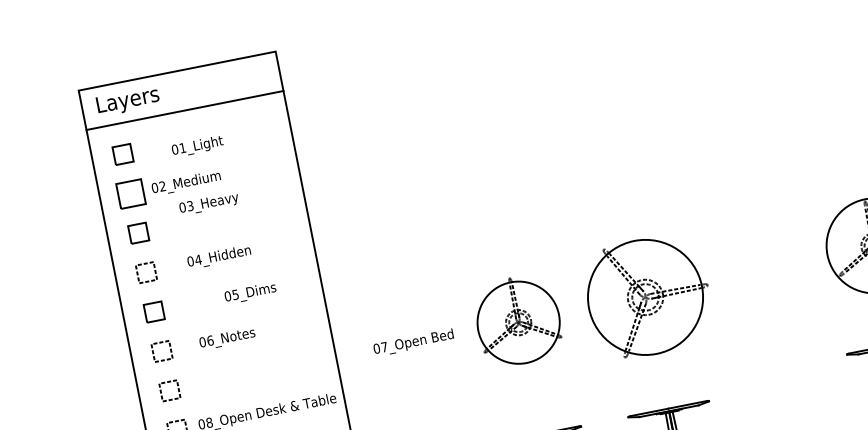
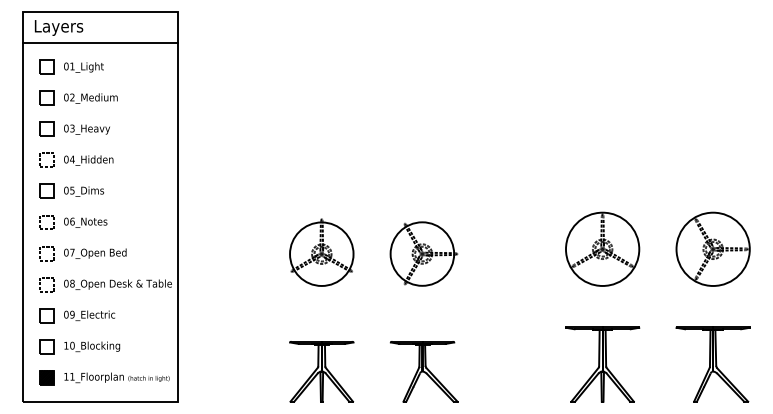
text: (197, 146) -> (83, 67), moved
part: (129, 192) -> (46, 97), size x0.71
text: (208, 203) -> (86, 129), moved
text: (218, 257) -> (88, 160), moved
text: (251, 292) -> (84, 191), moved
part: (647, 296) -> (423, 253), size x0.71
text: (227, 338) -> (85, 222), moved
text: (414, 342) -> (95, 253), moved

